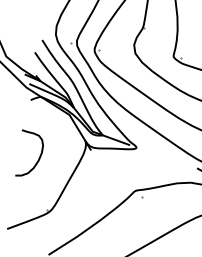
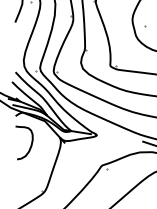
curve: (37, 158) -> (30, 144), moved

